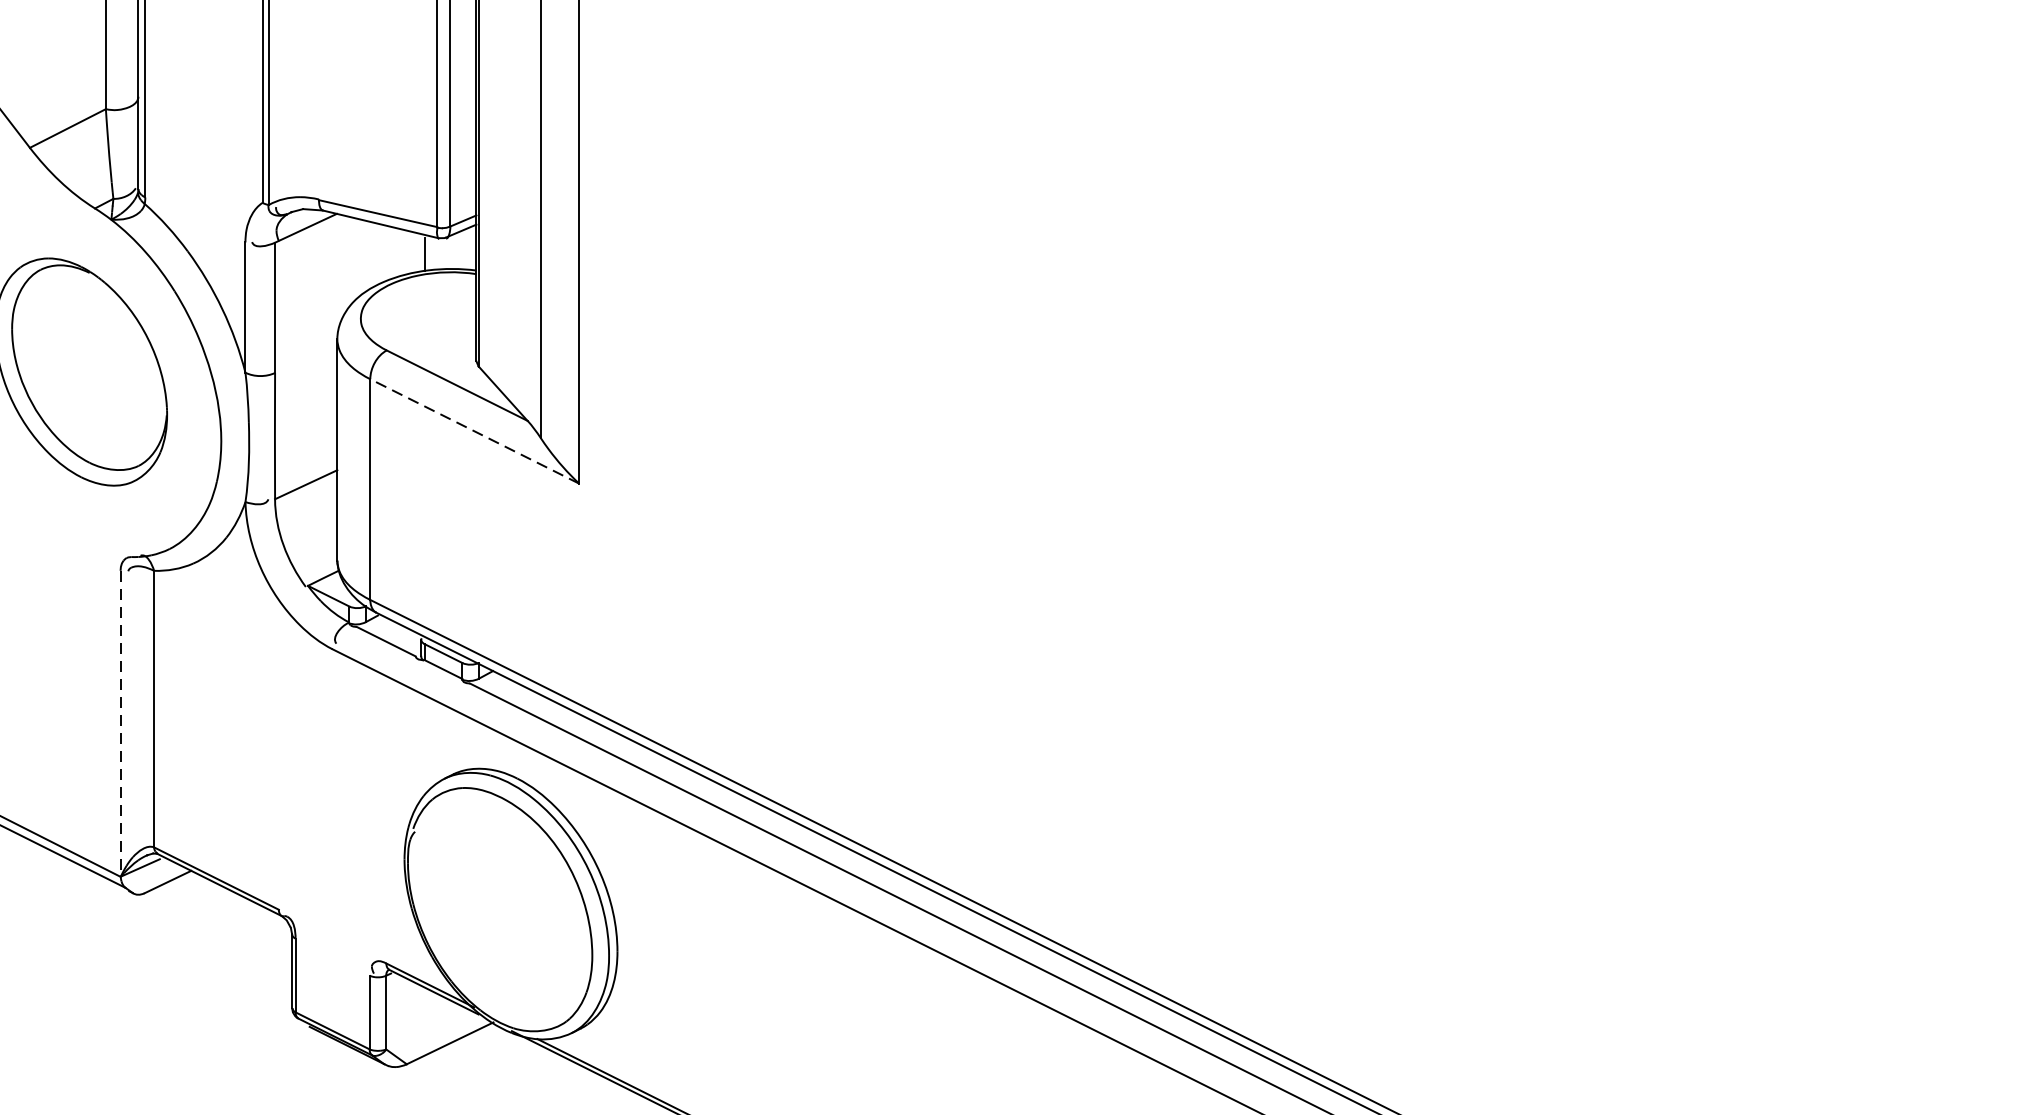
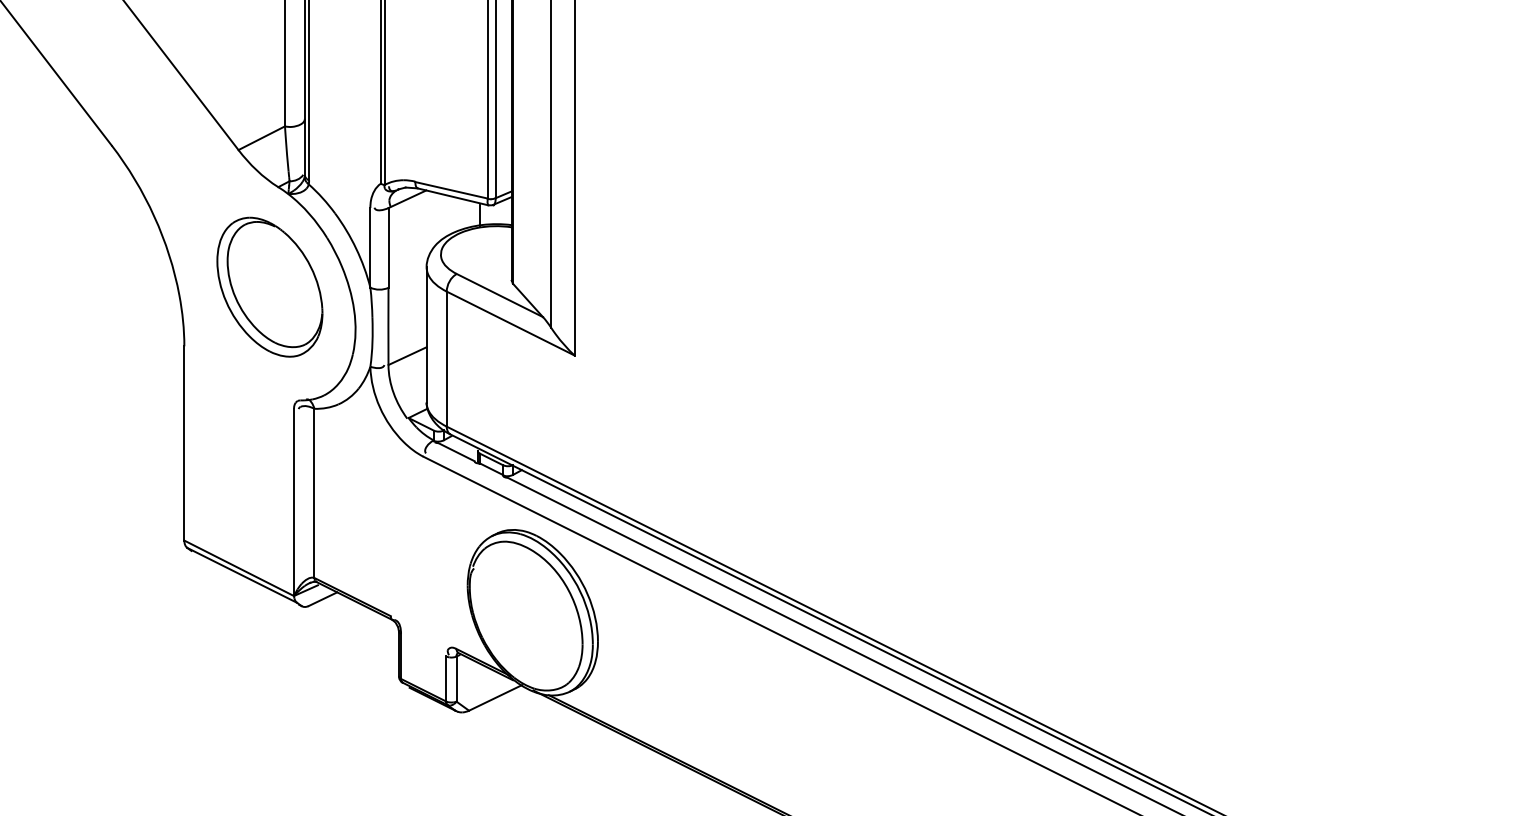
line: (474, 431) -> (510, 323), dashed -> solid
line: (119, 723) -> (293, 502), dashed -> solid

